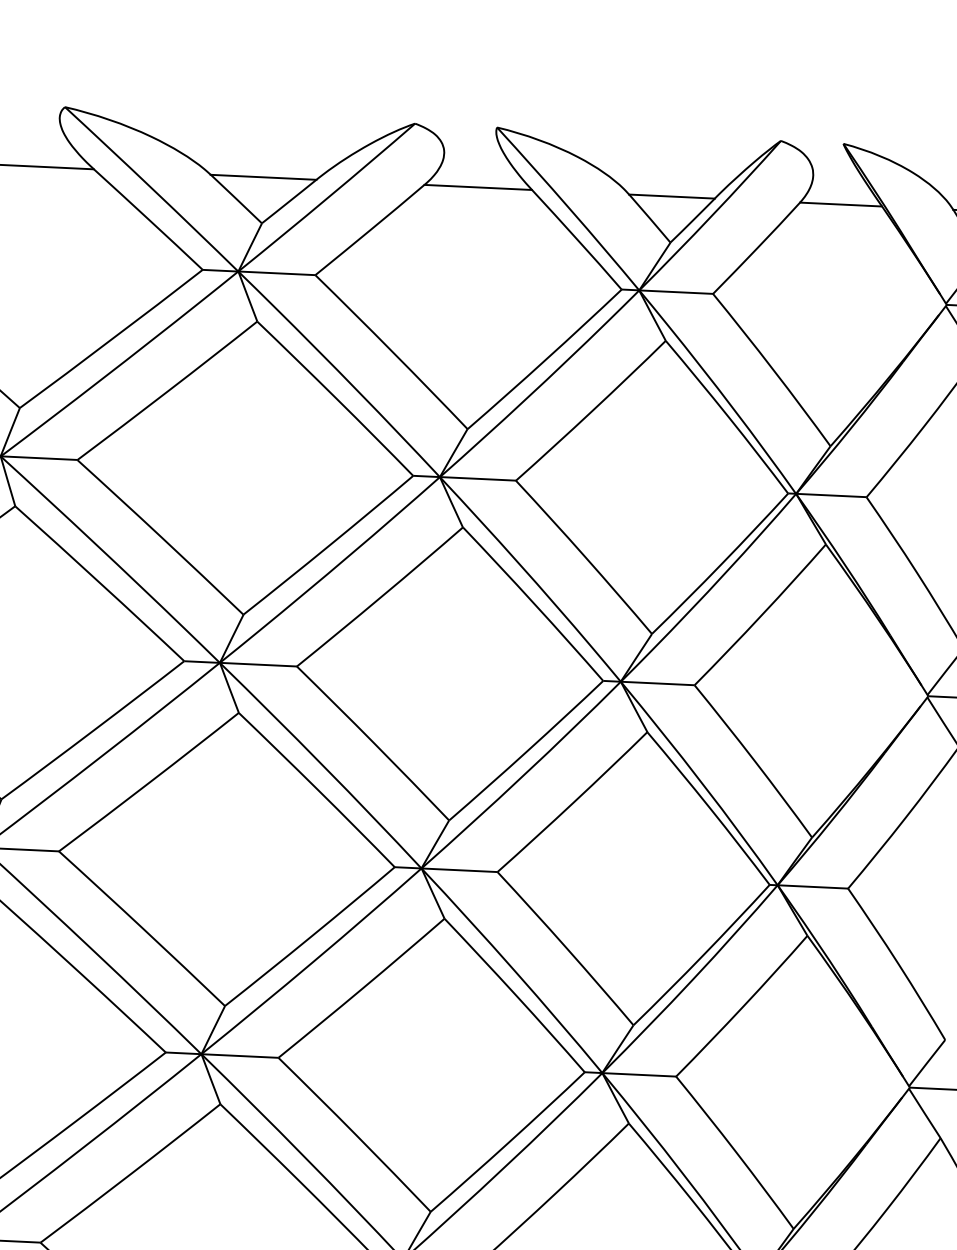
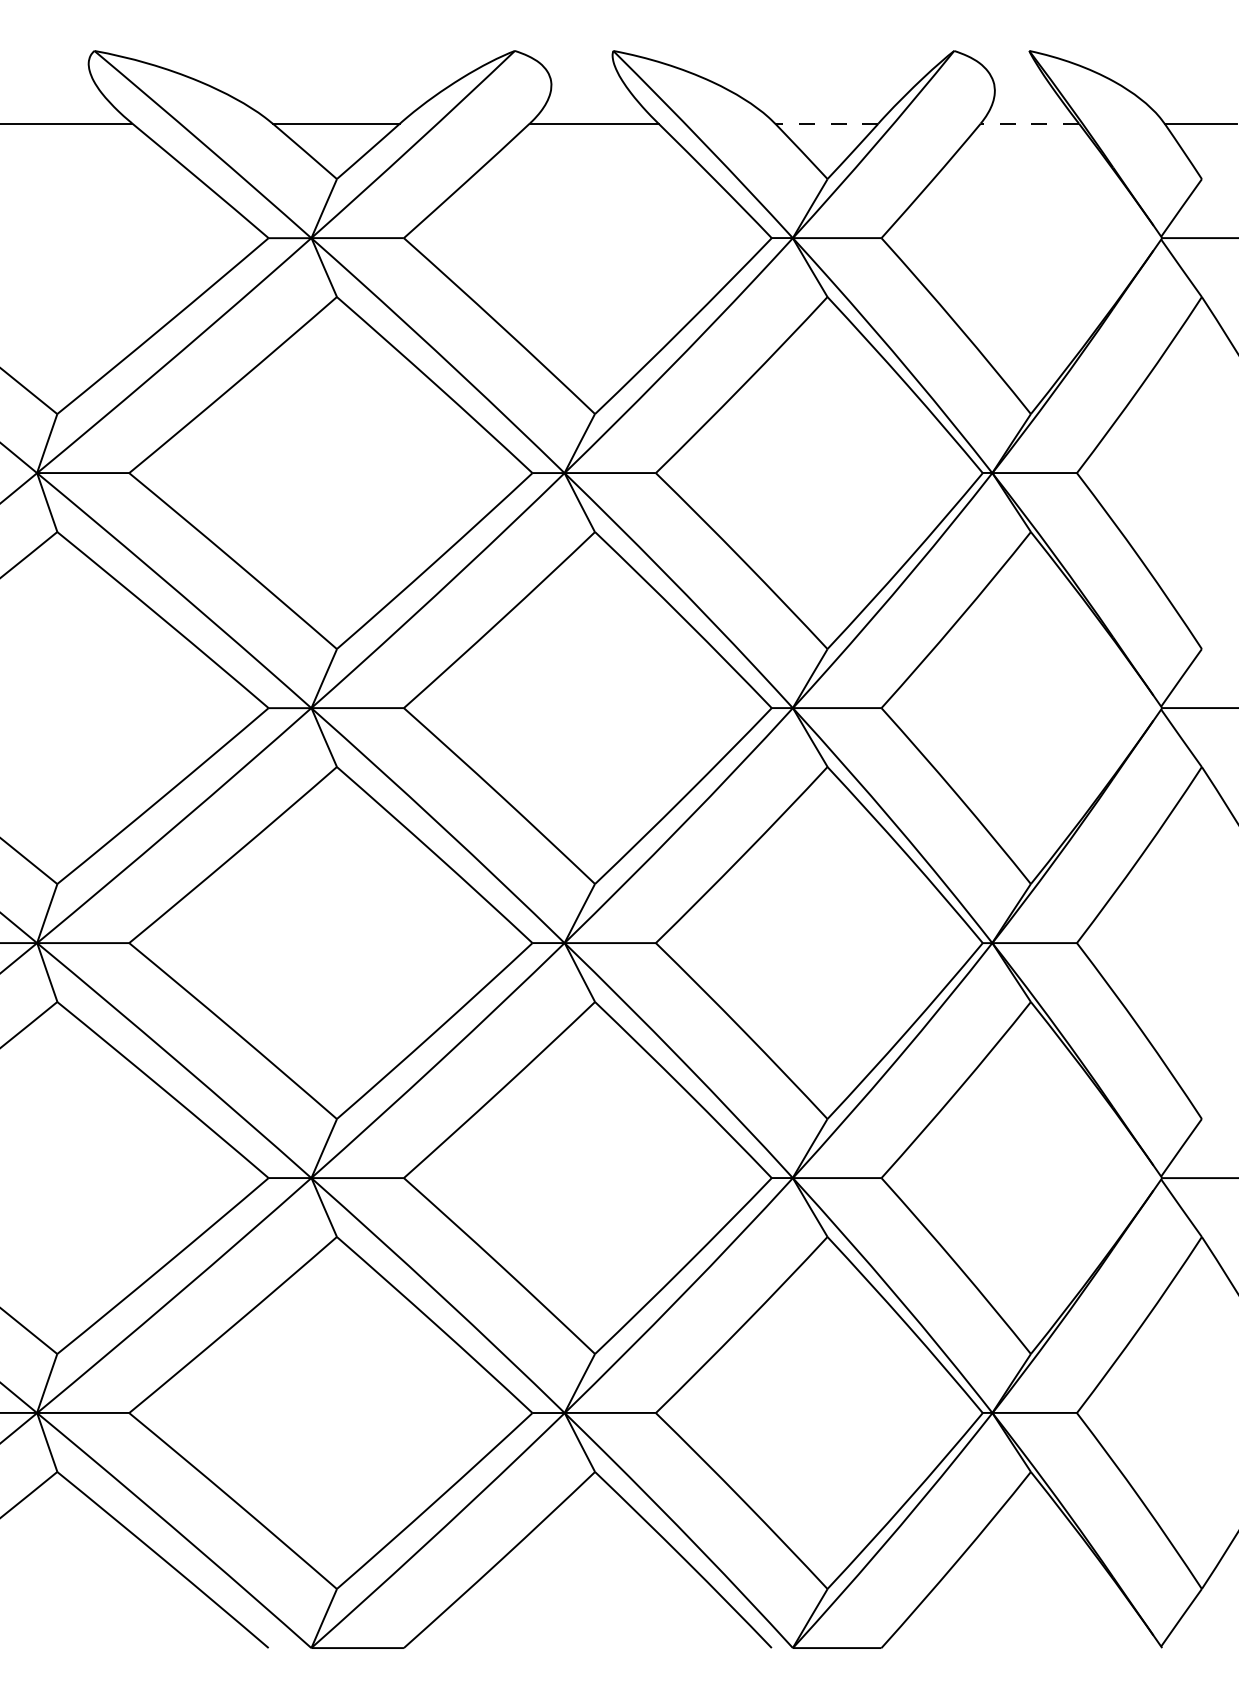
line: (671, 196) -> (826, 123), solid -> dashed
line: (840, 204) -> (1029, 123), solid -> dashed

